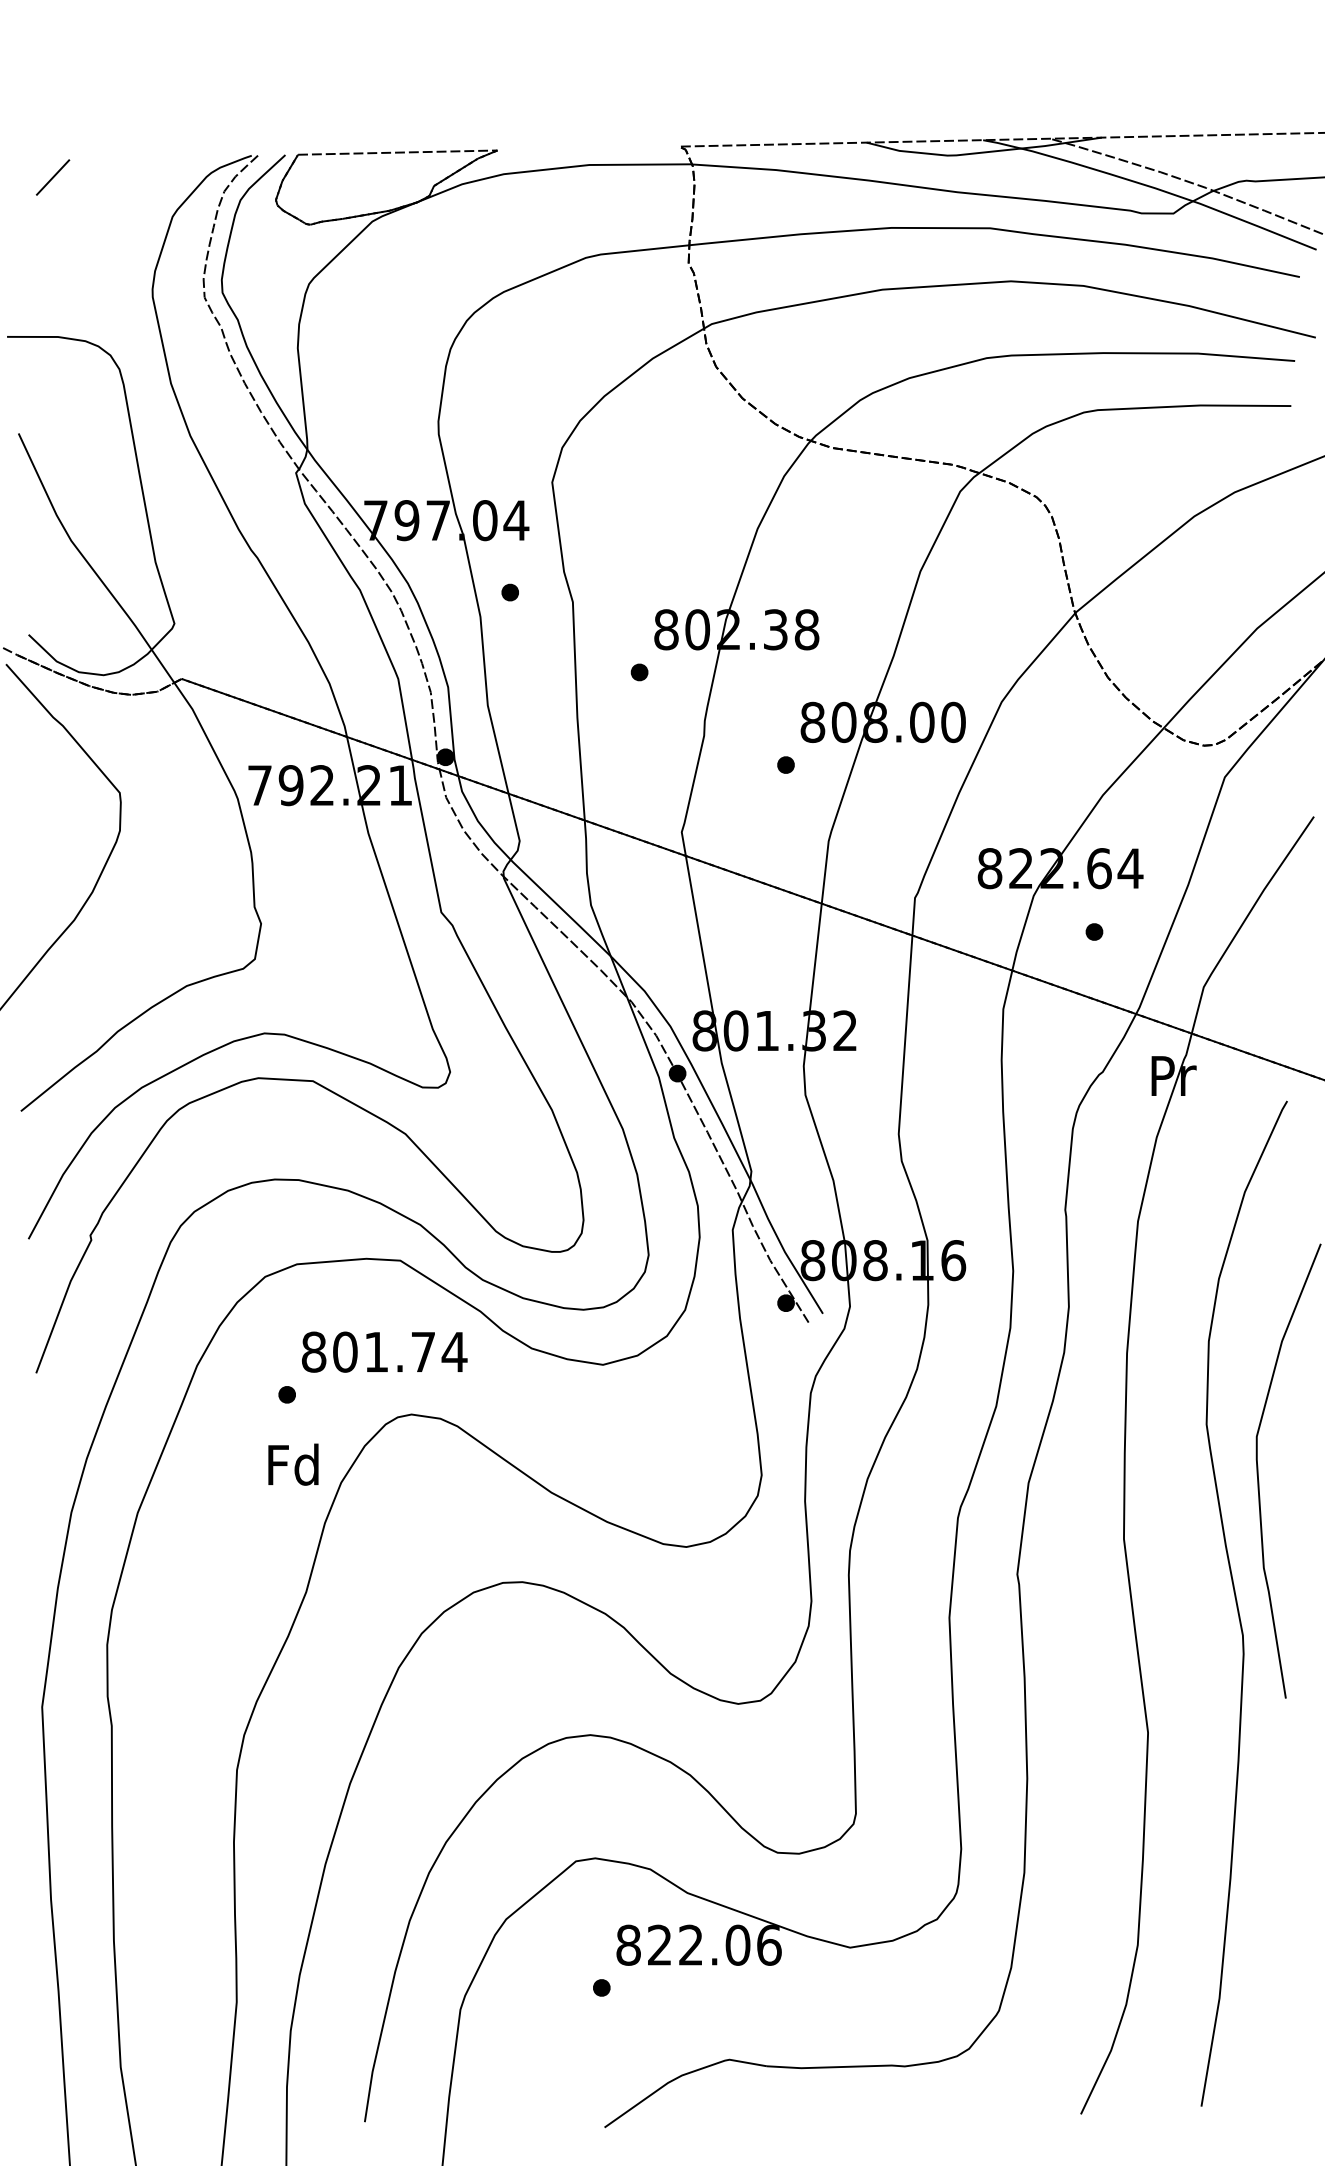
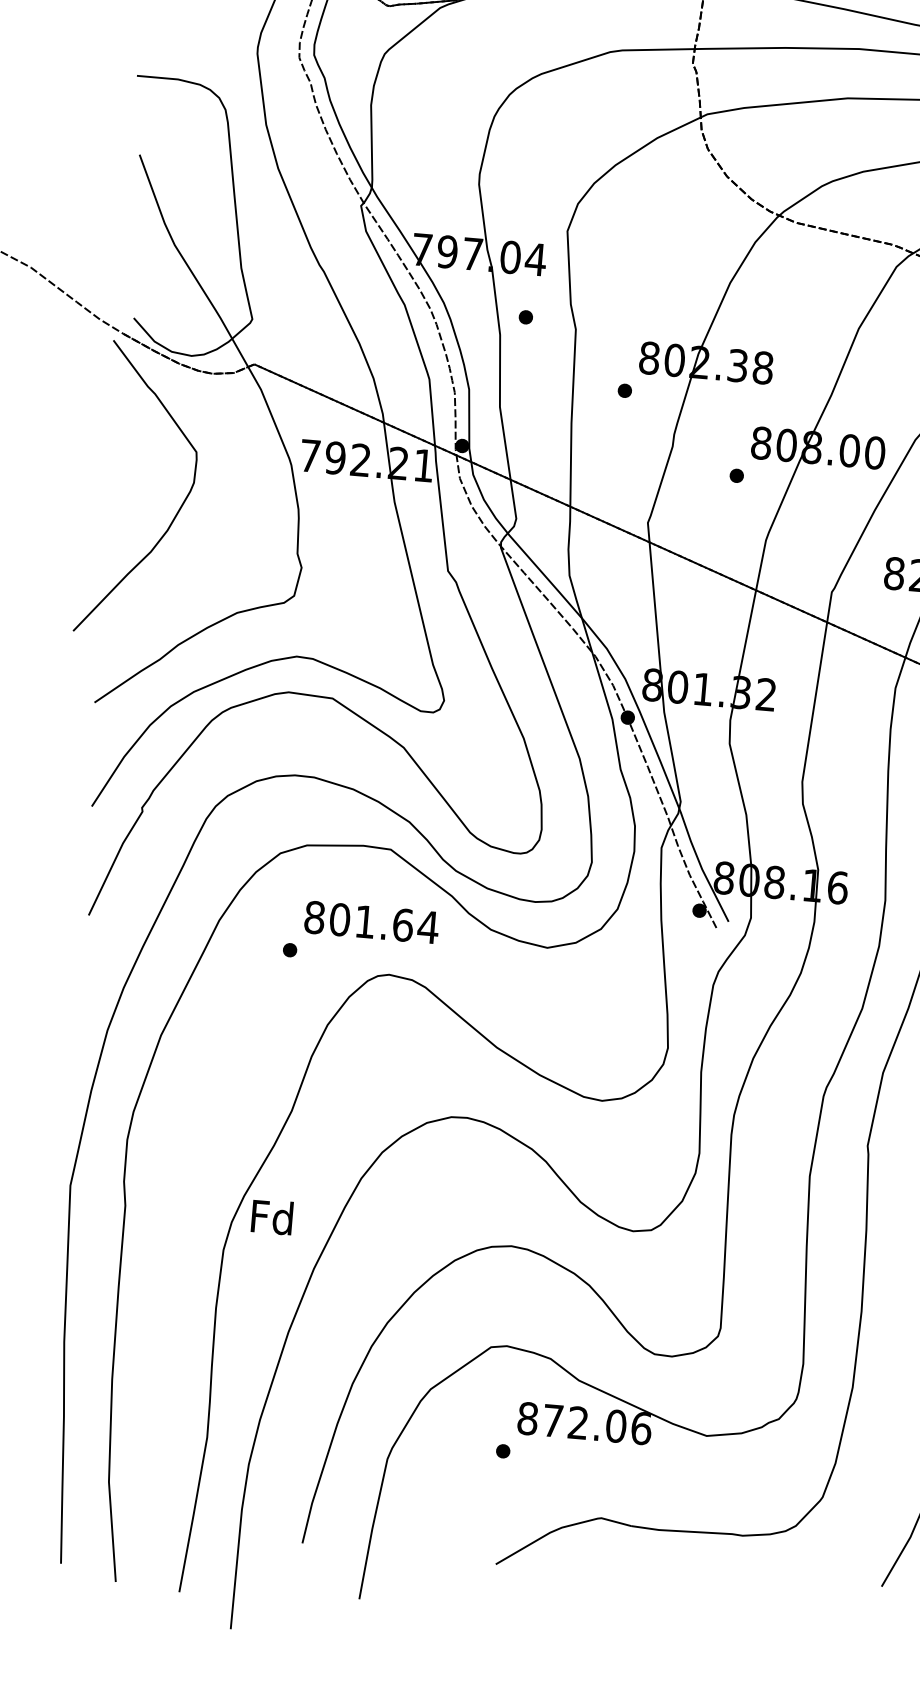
text: (423, 1351) -> (403, 924), 801.74 -> 801.64
text: (293, 1464) -> (272, 1217), moved
text: (659, 1944) -> (552, 1420), 822.06 -> 872.06

